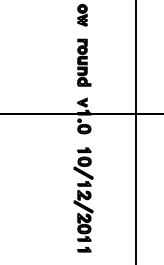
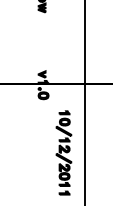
part: (84, 62) -> (43, 41), removed
part: (83, 199) -> (63, 152), moved

